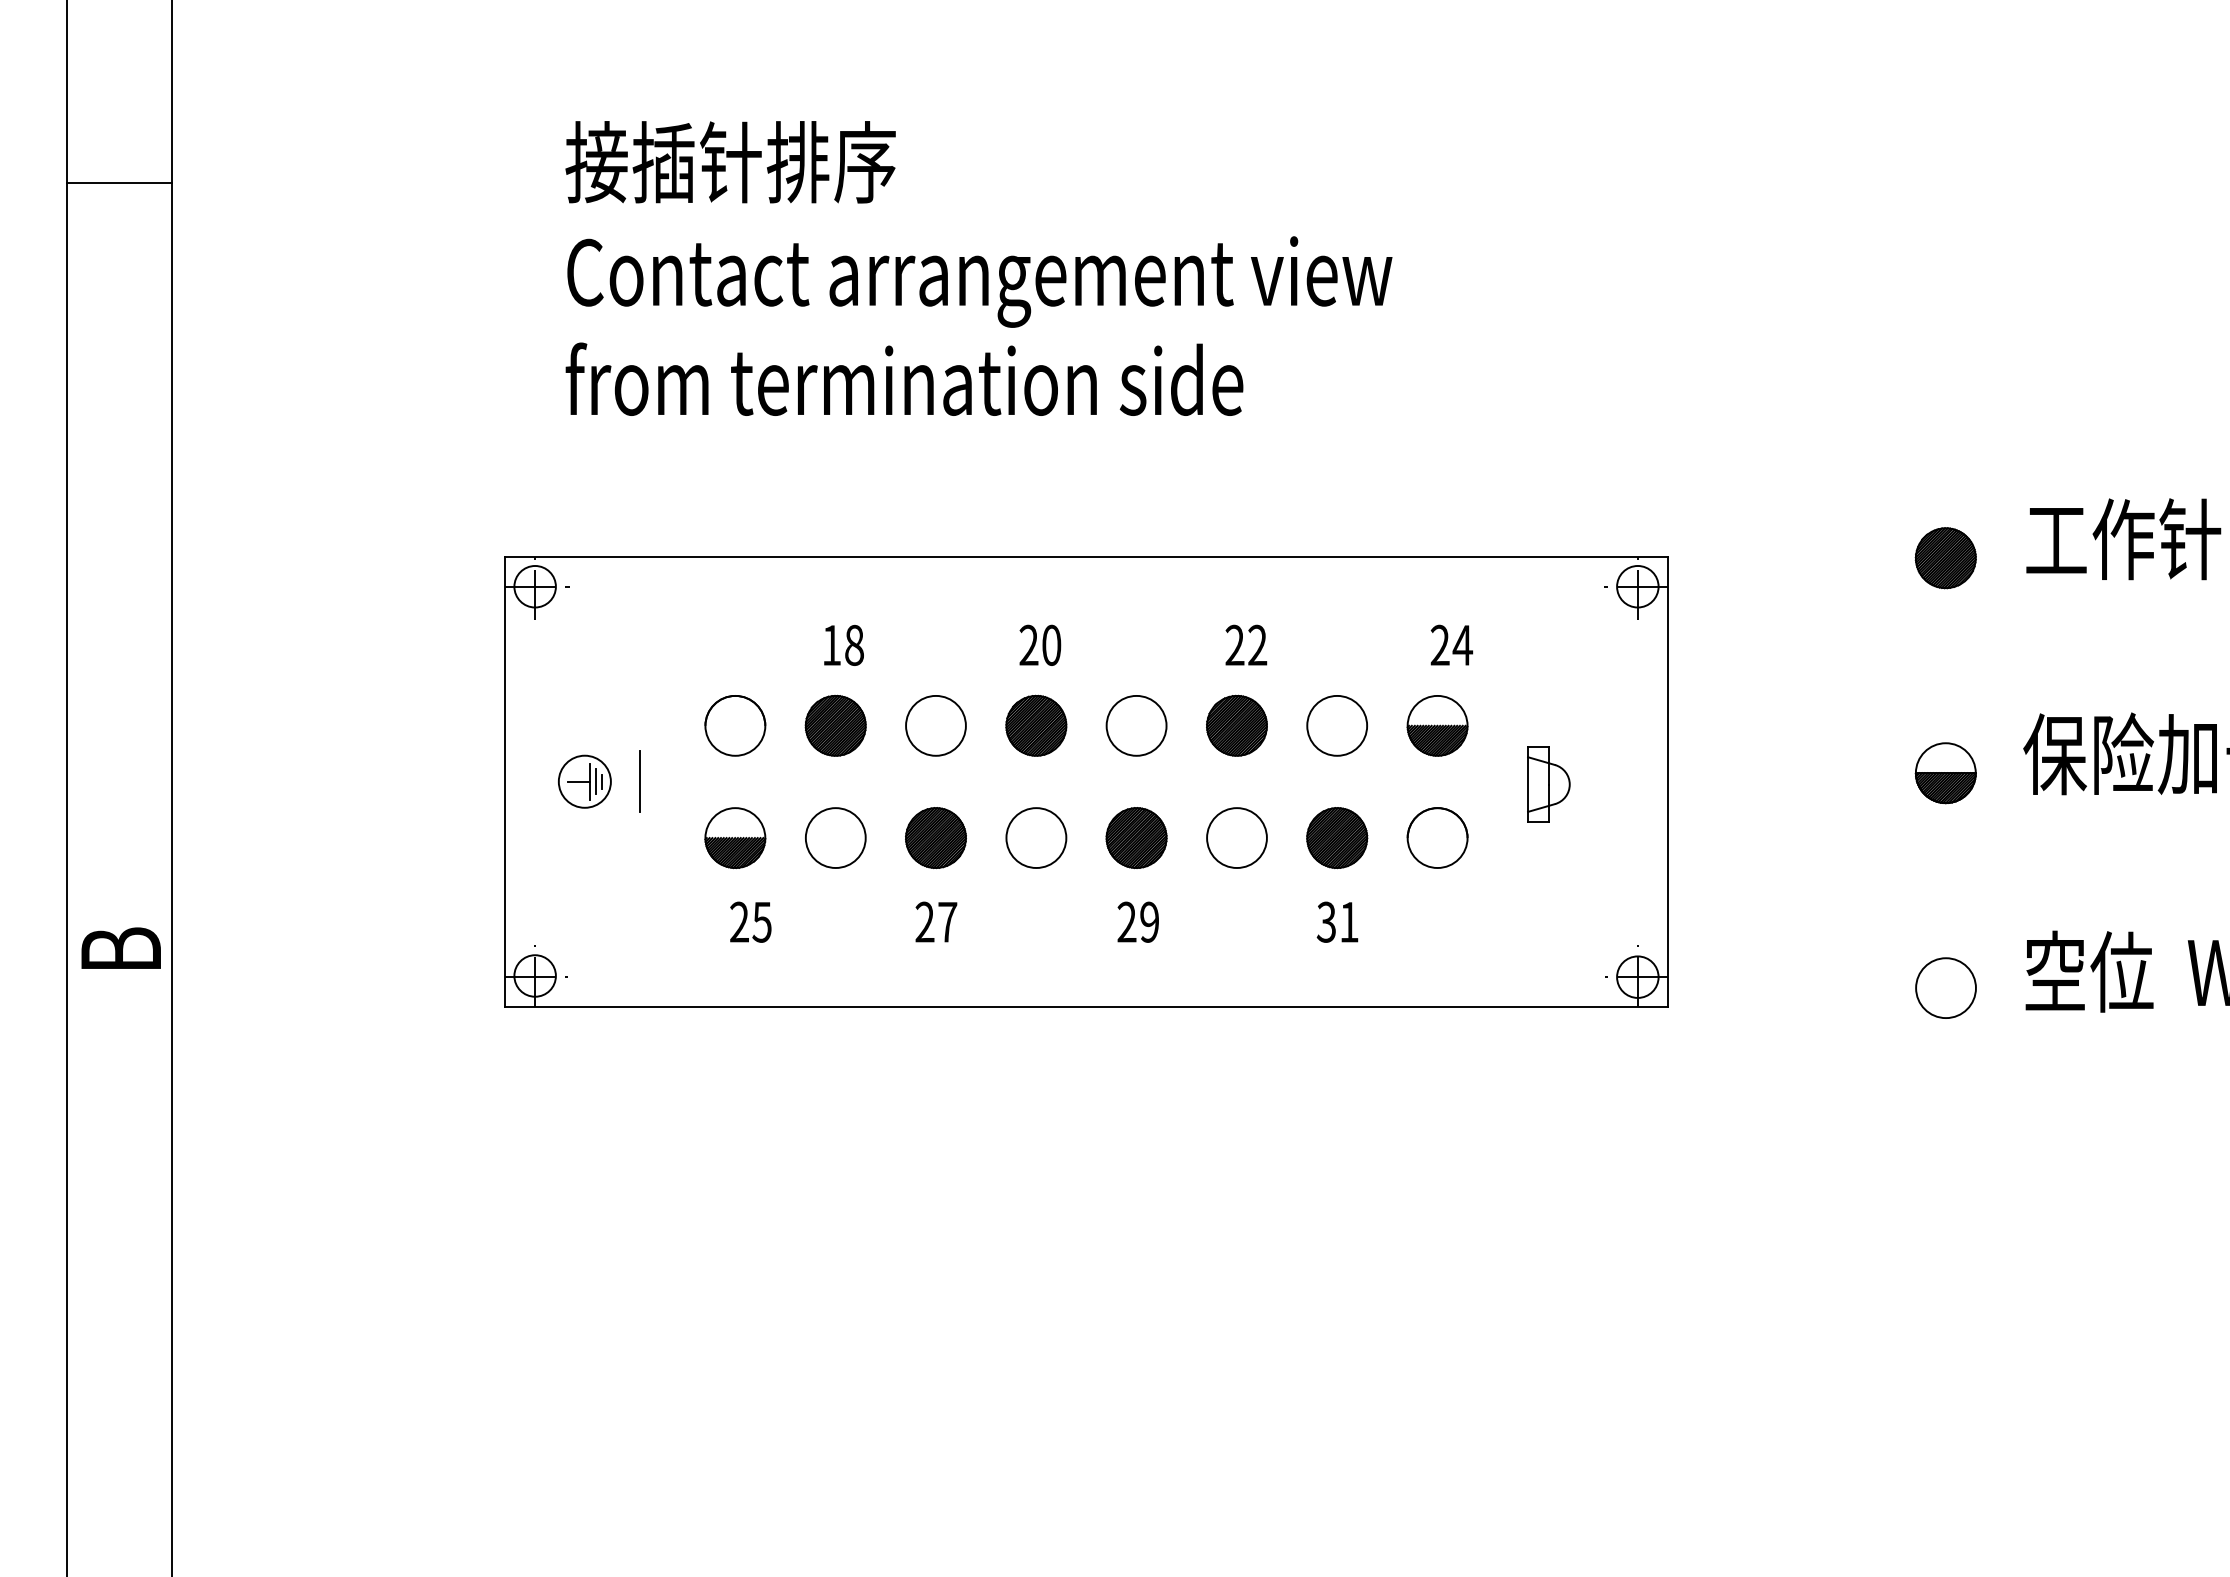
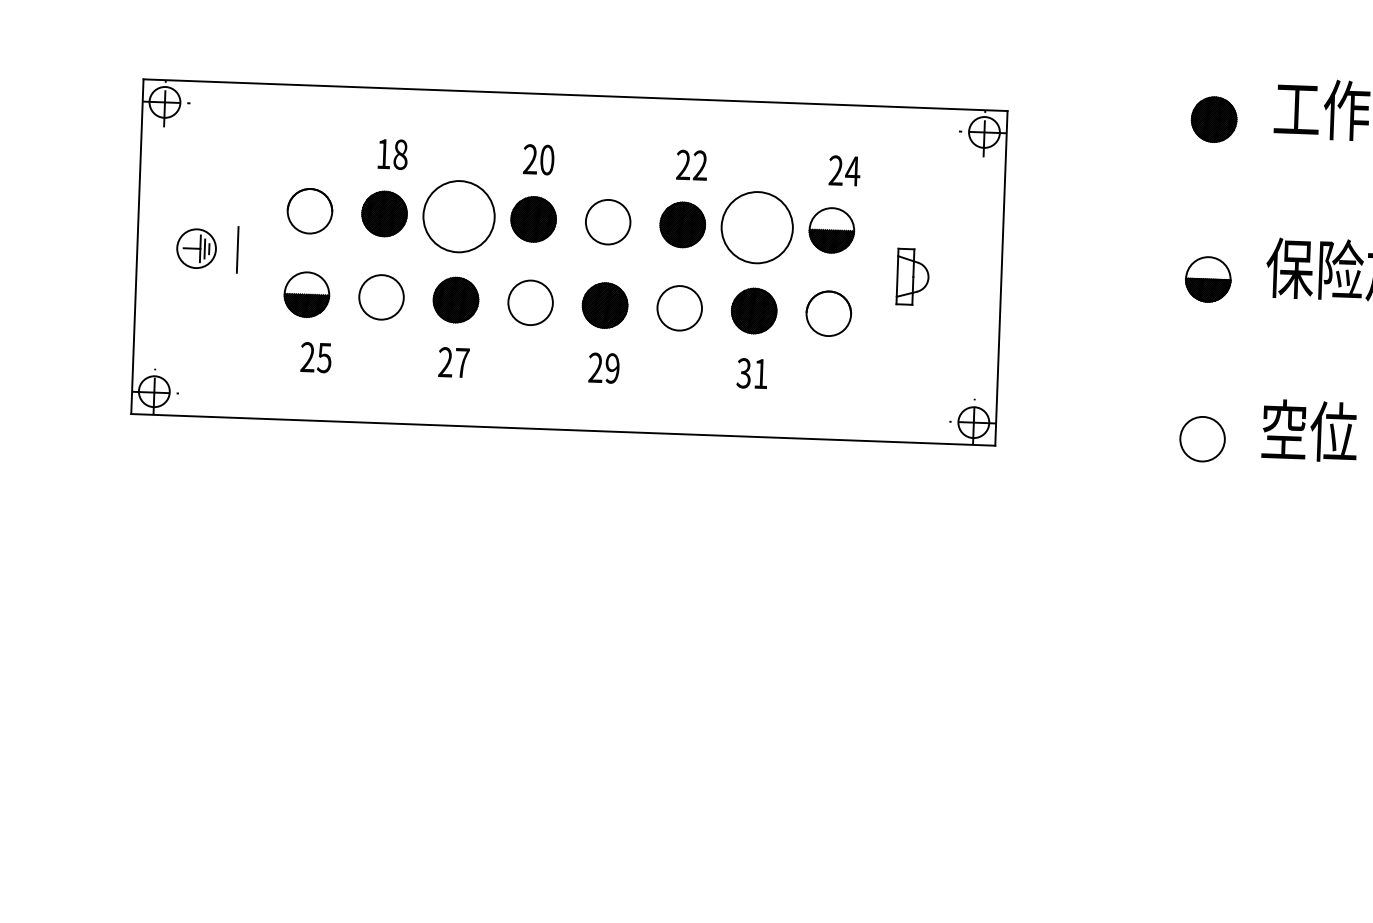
circle: (935, 725) -> (458, 216), size x1.6
circle: (1337, 725) -> (757, 227), size x1.6

